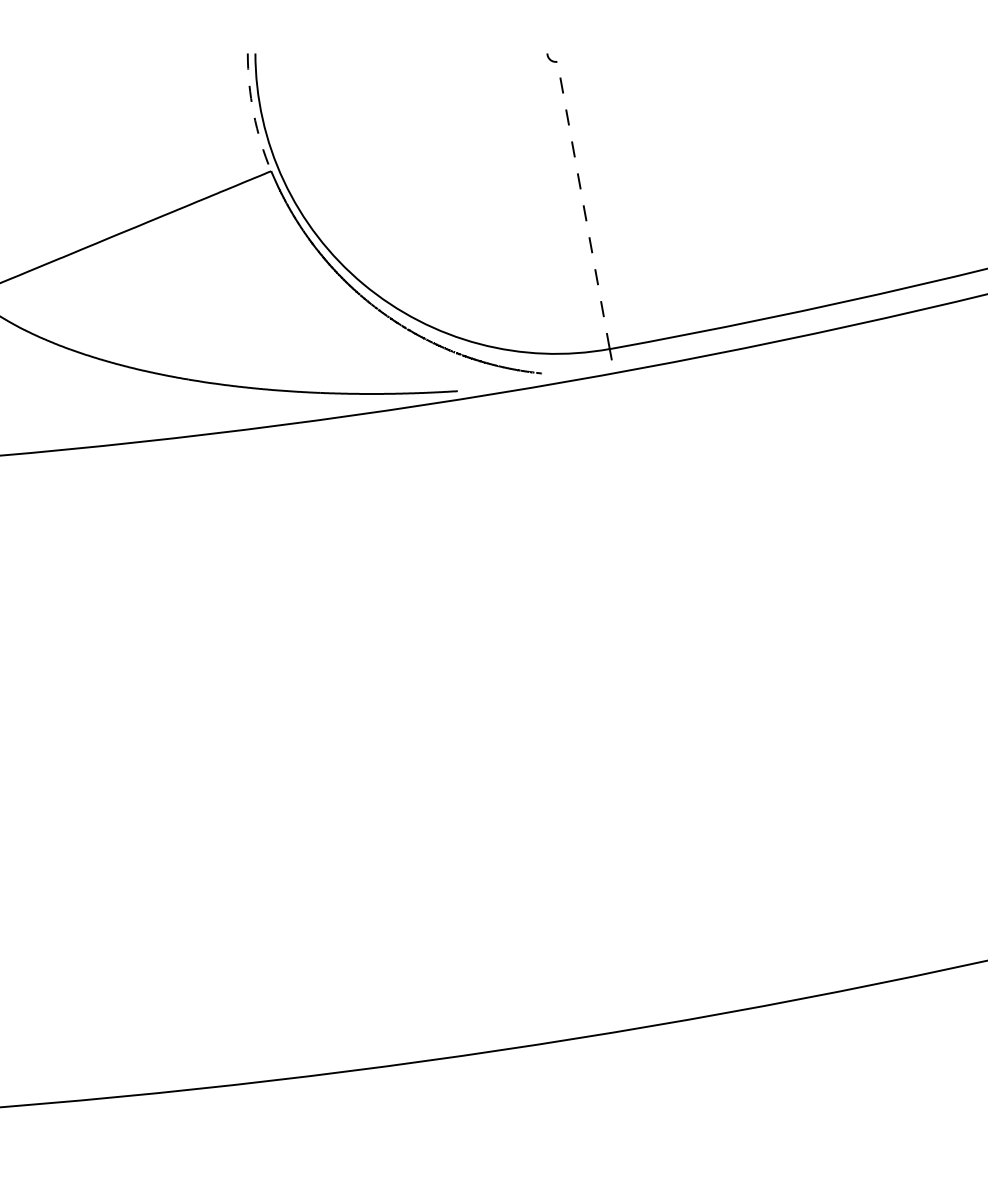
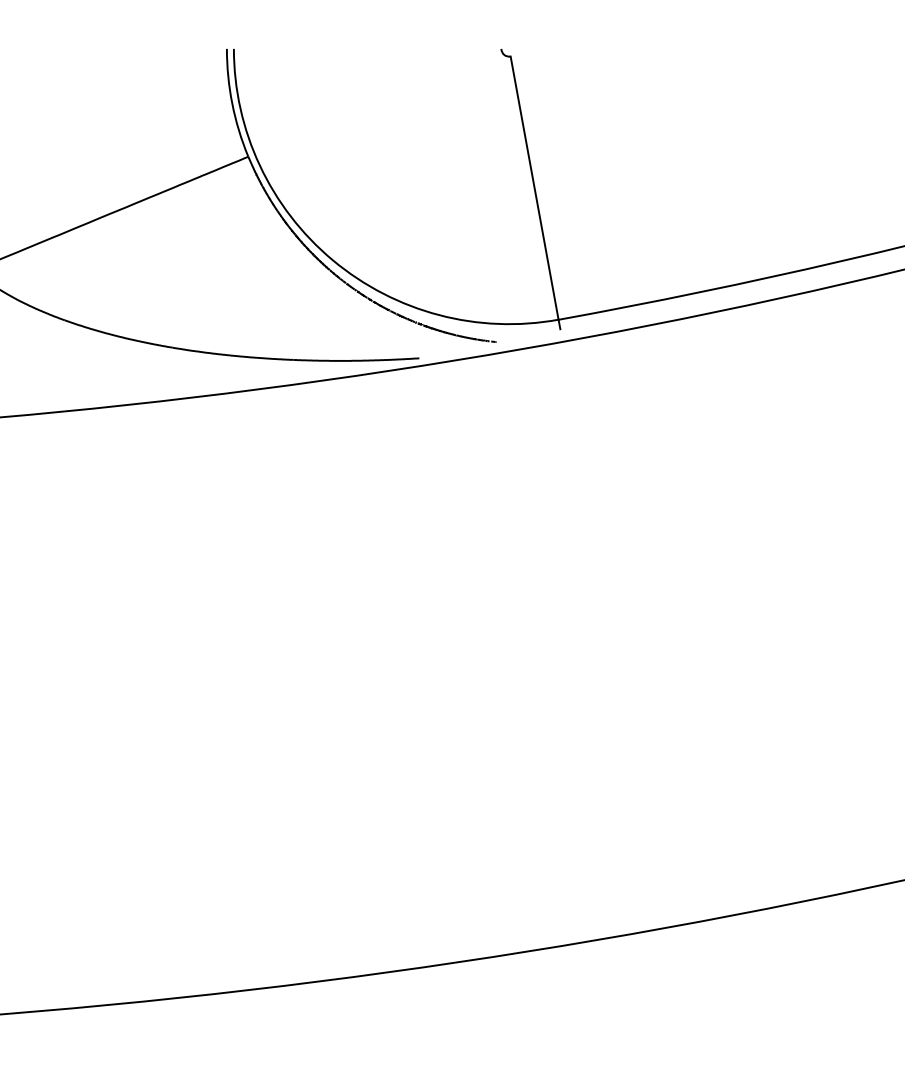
arc: (253, 113) -> (232, 103), dashed -> solid
line: (583, 205) -> (534, 188), dashed -> solid

